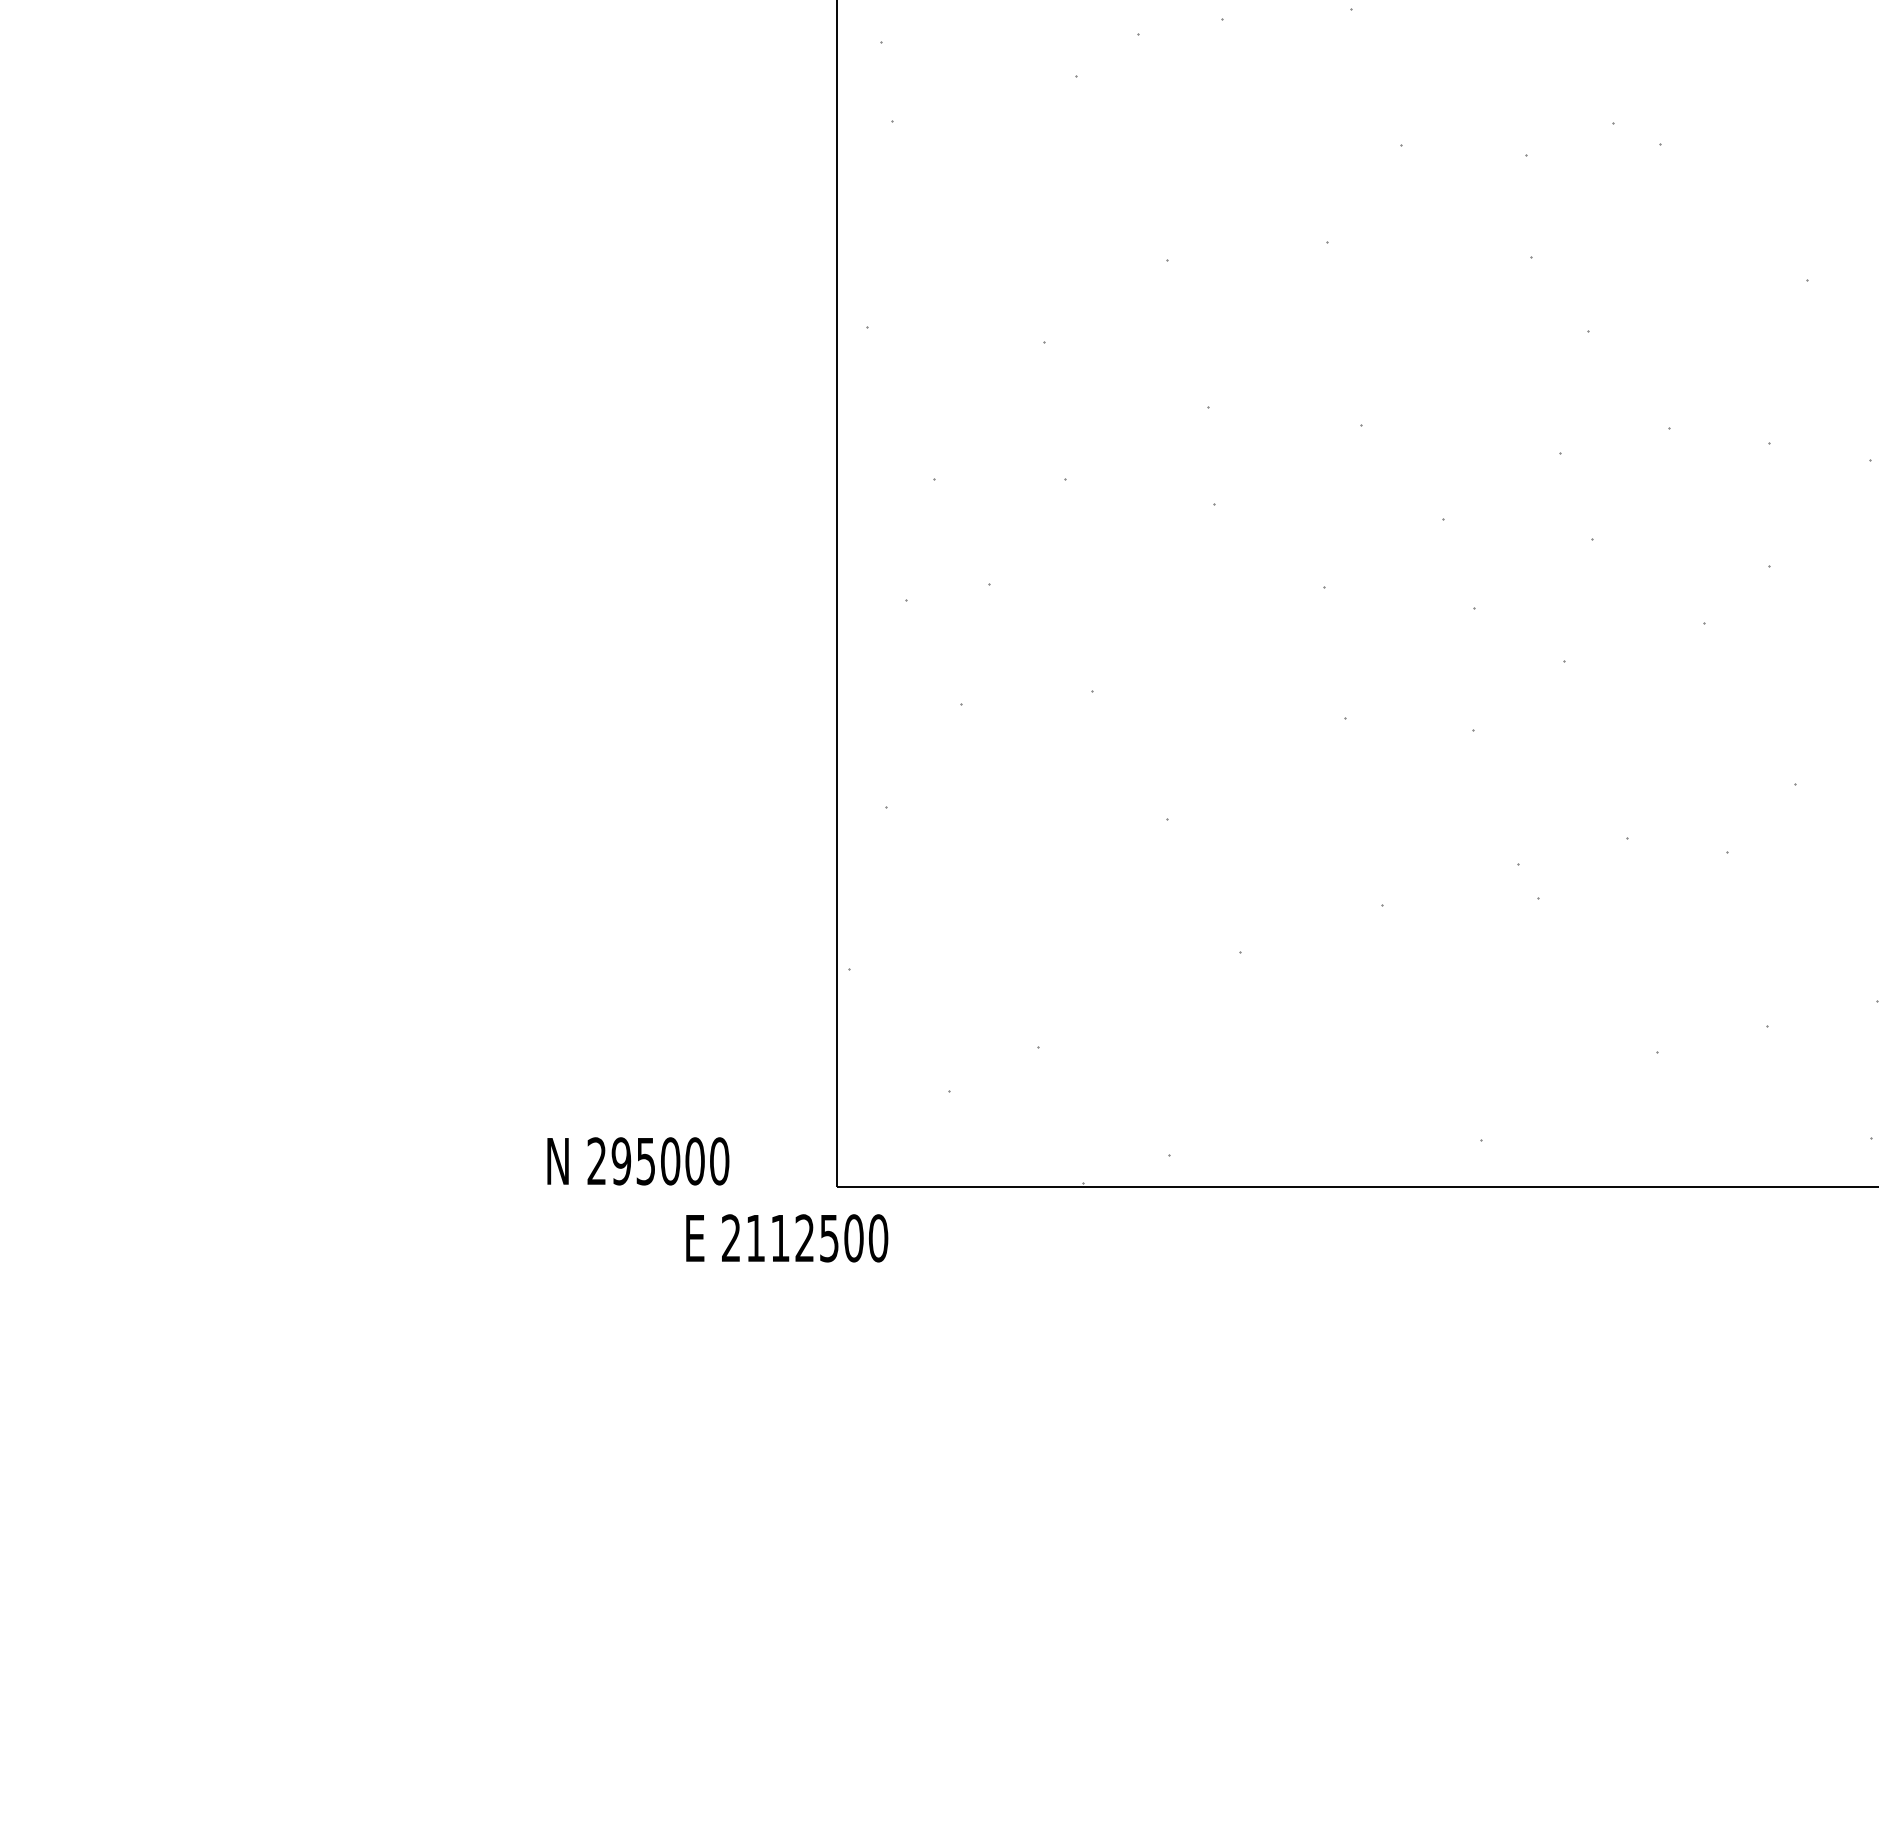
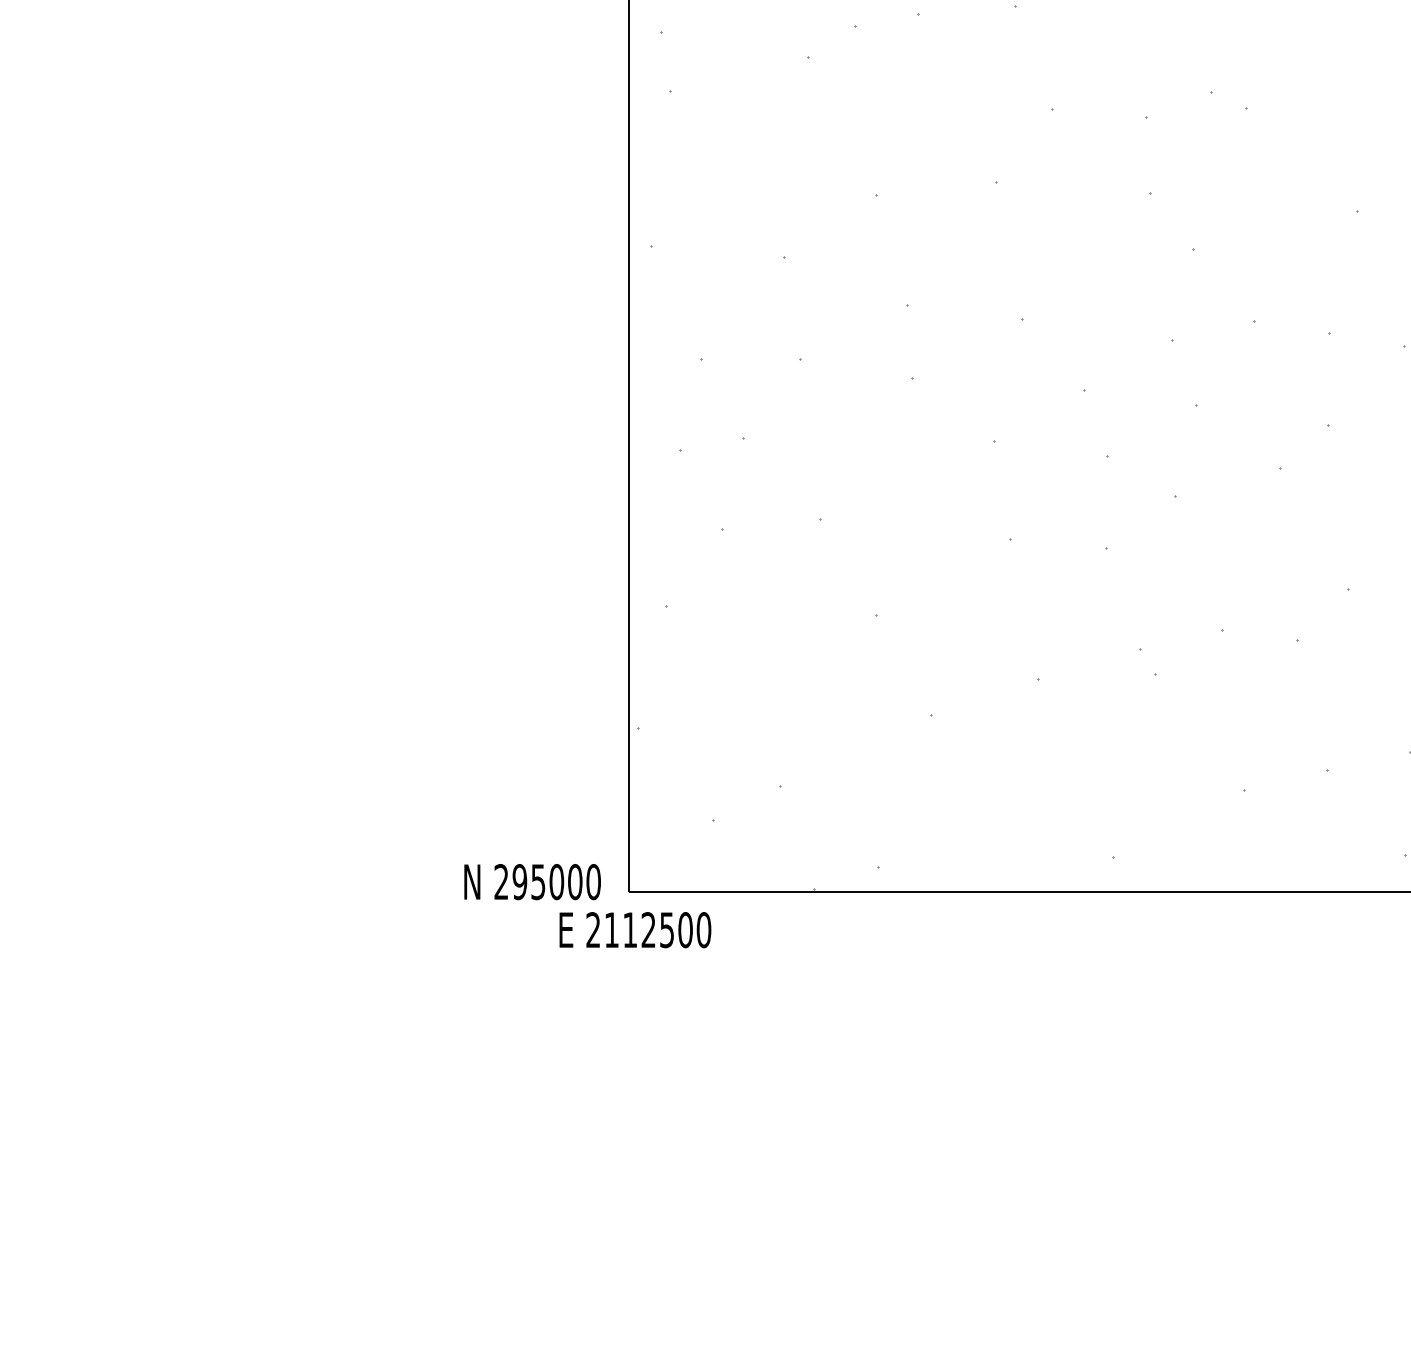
text: (638, 1161) -> (532, 882), moved
text: (787, 1238) -> (635, 930), moved

